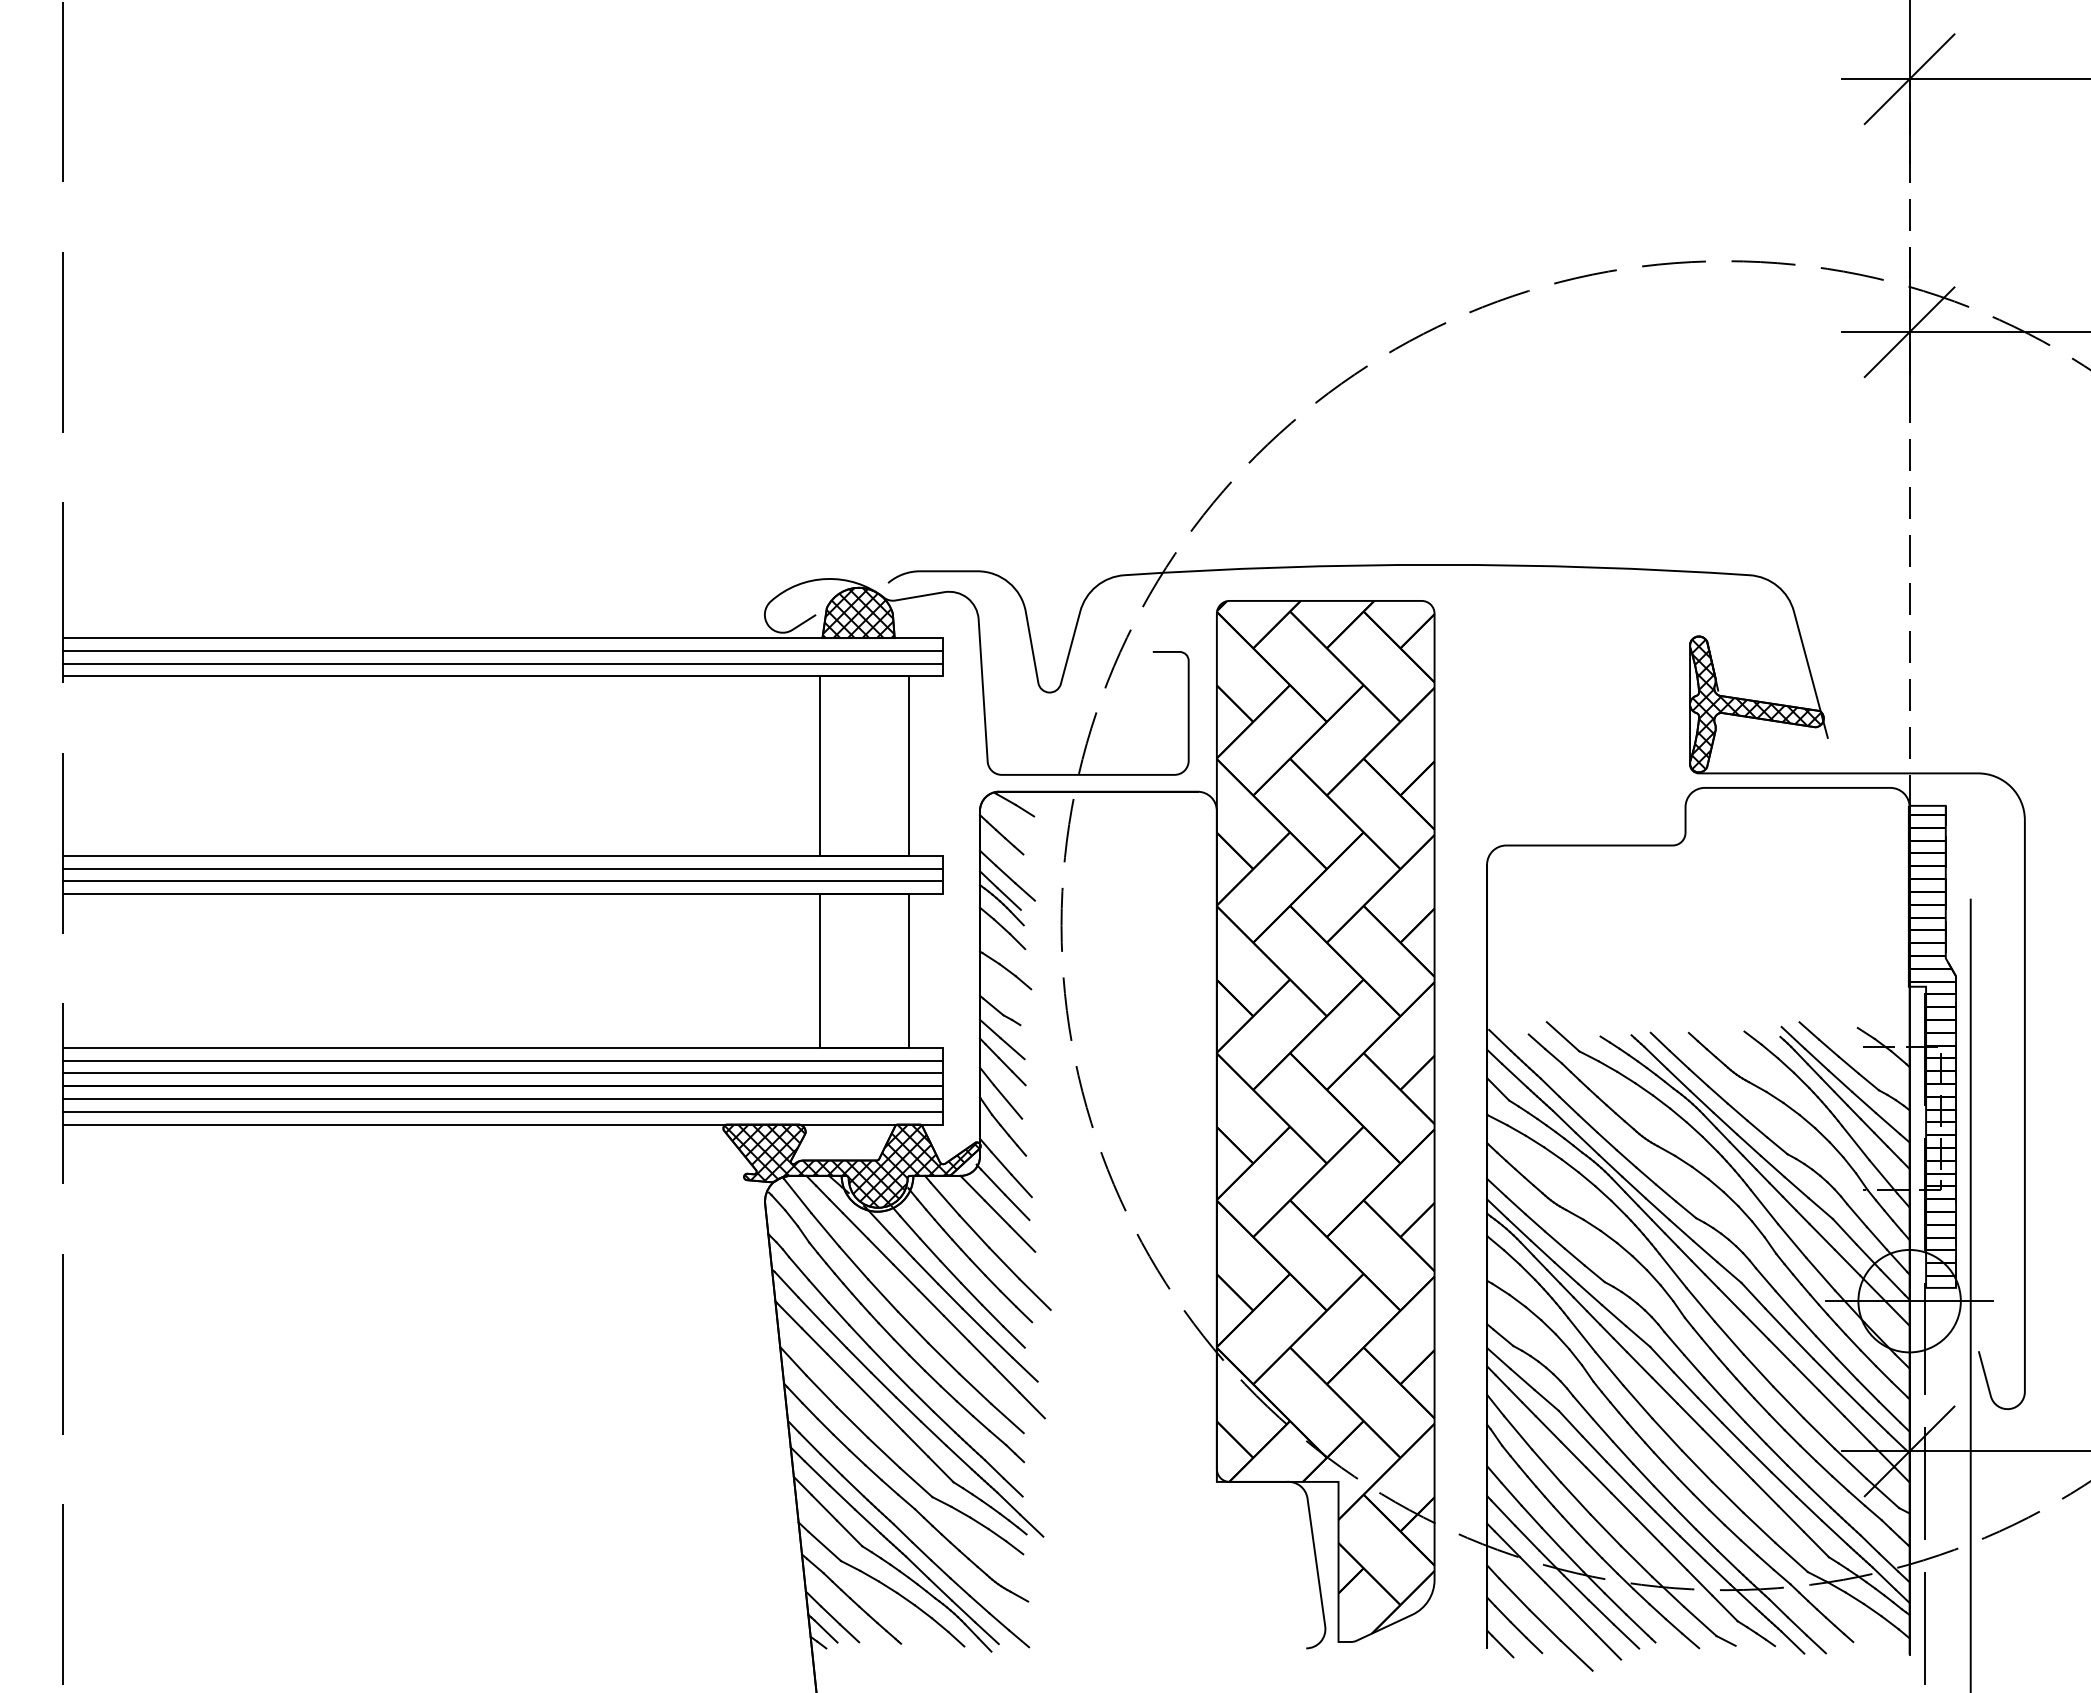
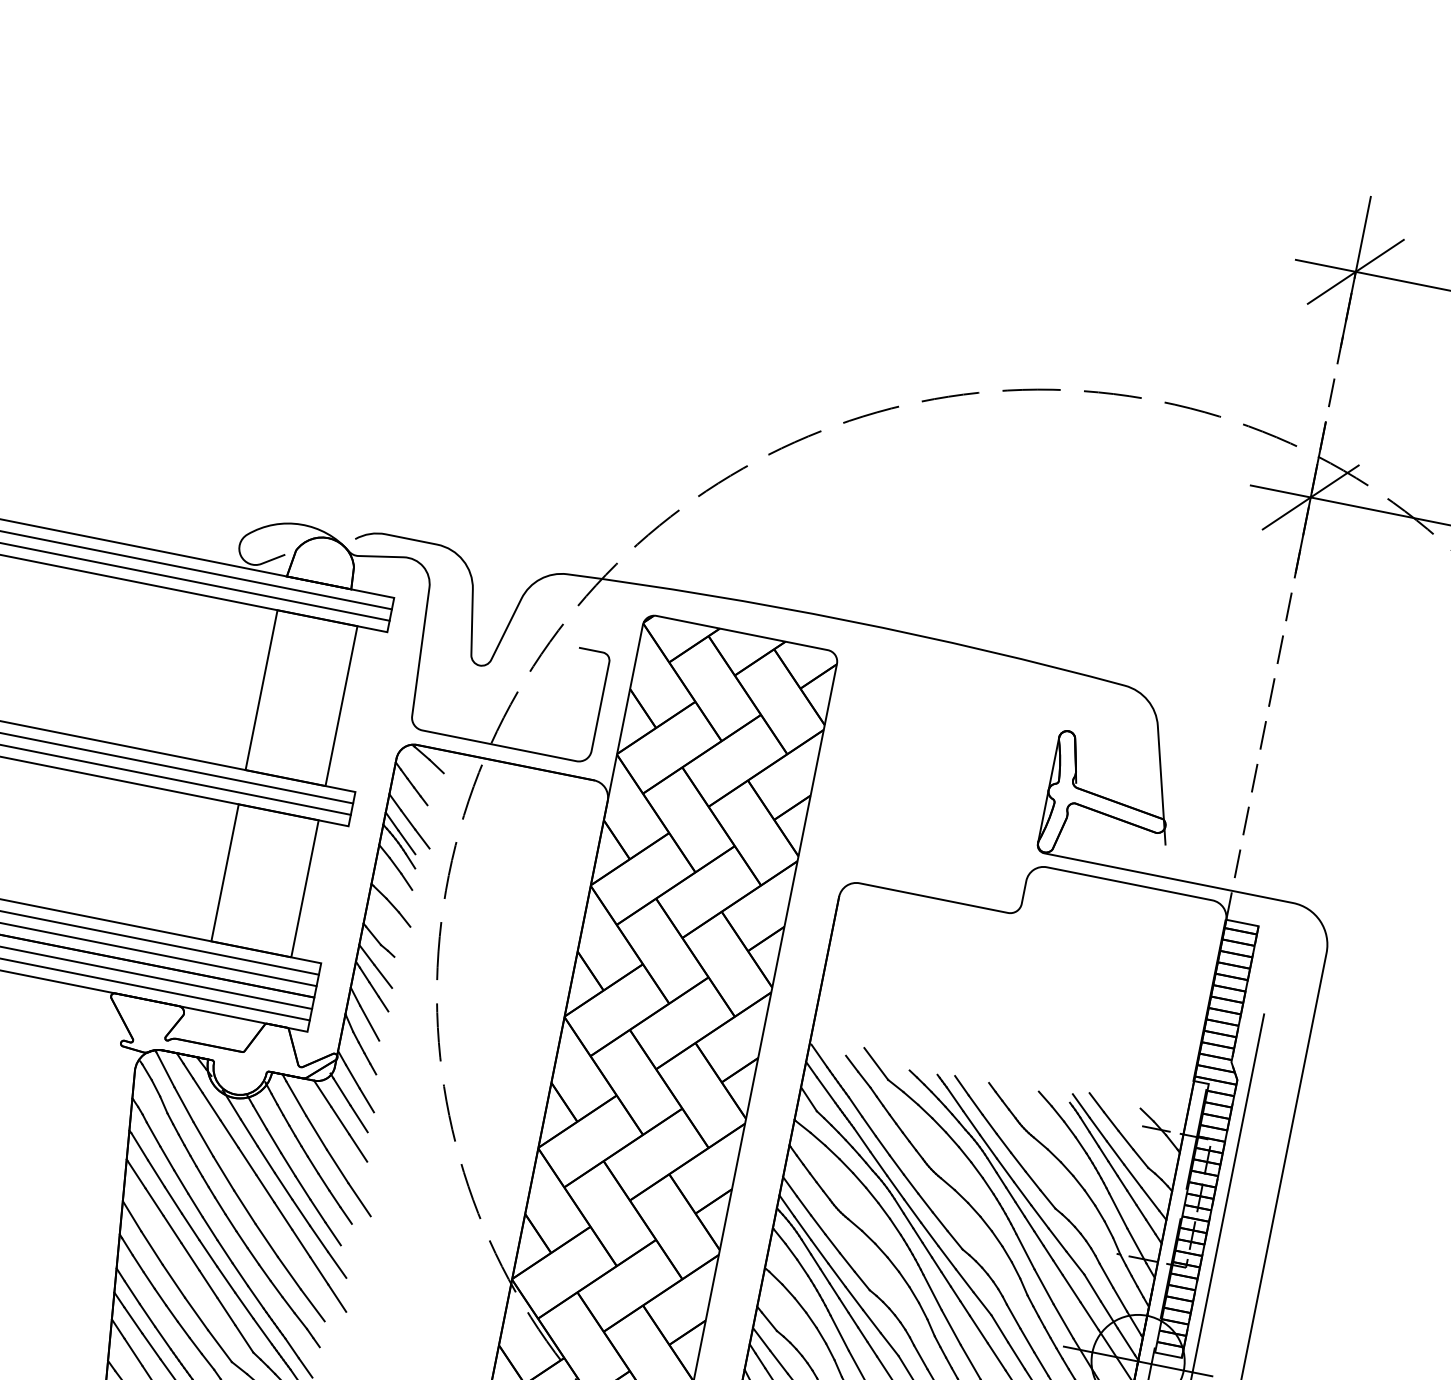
hatch: (858, 613) -> (323, 561), removed
hatch: (1756, 704) -> (1107, 802), removed
hatch: (851, 1165) -> (218, 1051), removed

